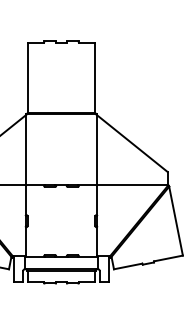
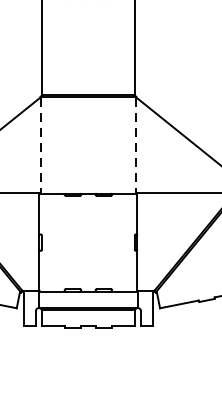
line: (26, 150) -> (40, 146), solid -> dashed
line: (96, 150) -> (136, 146), solid -> dashed

